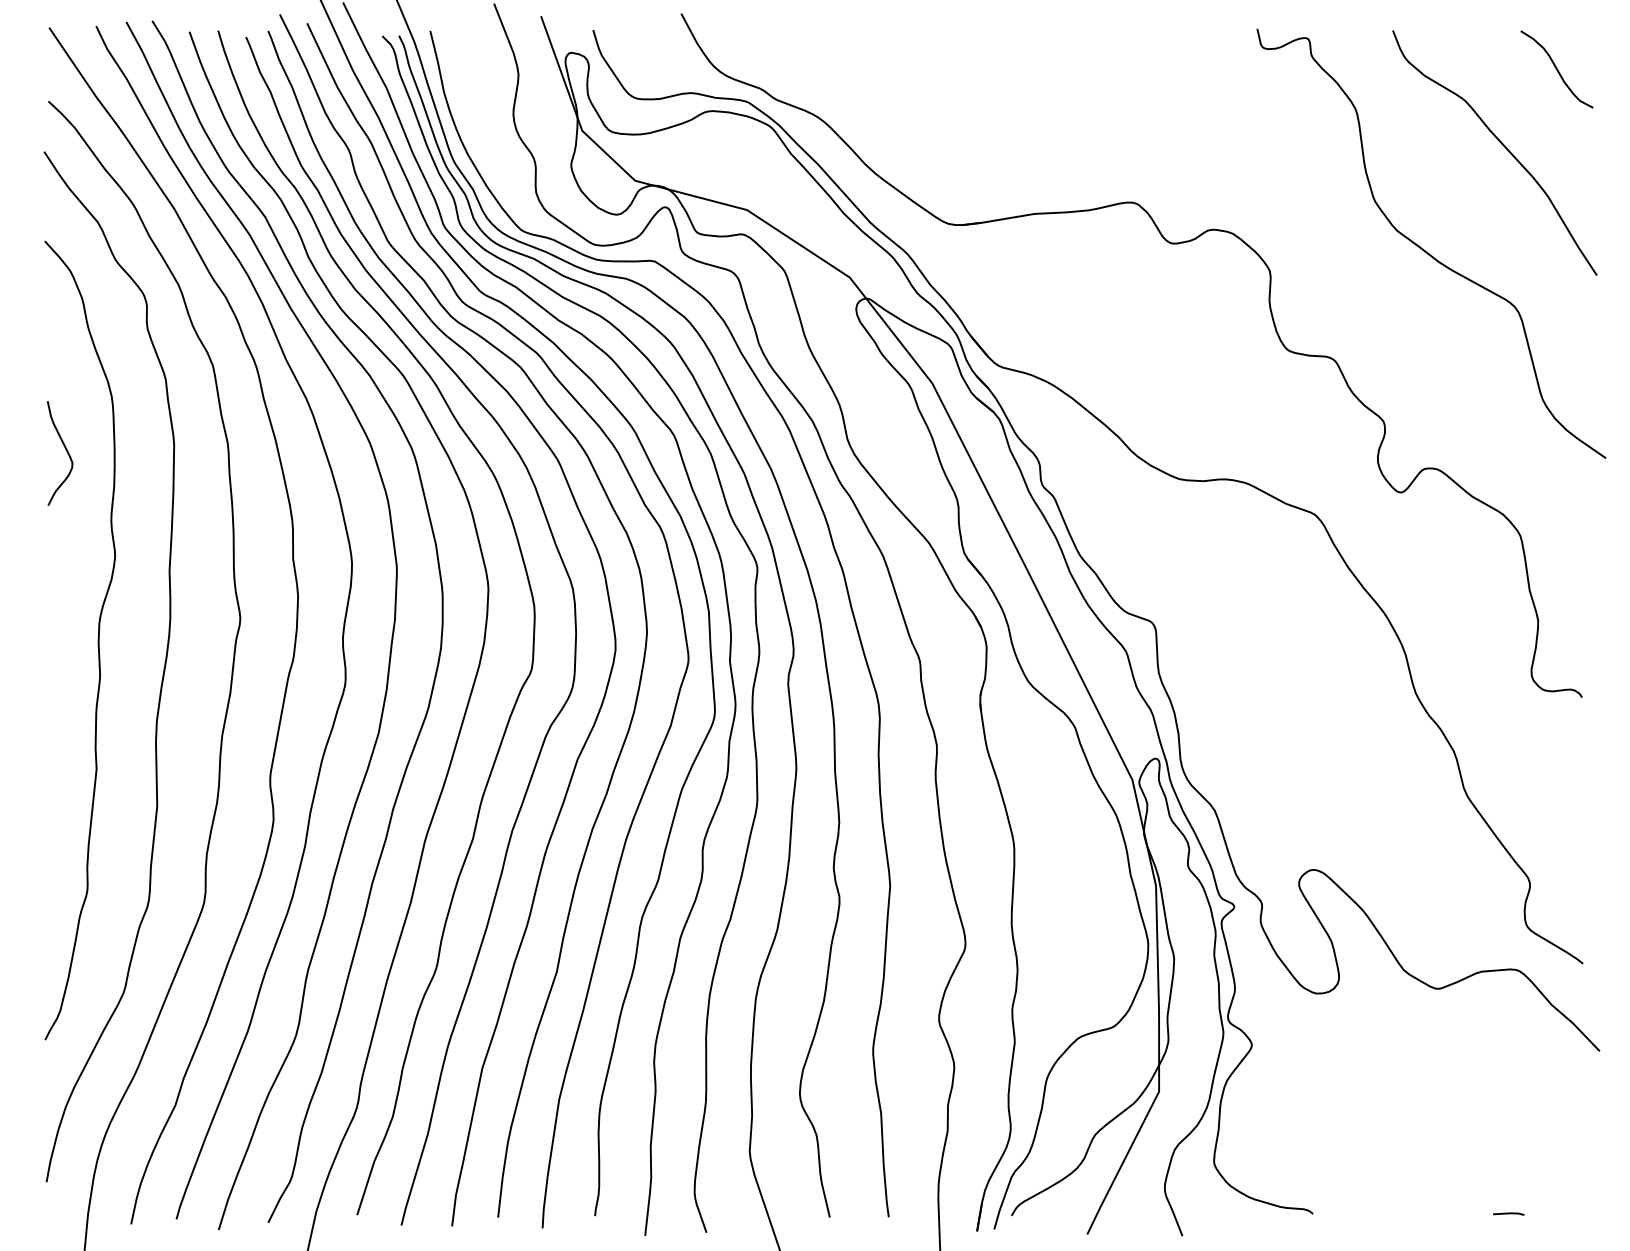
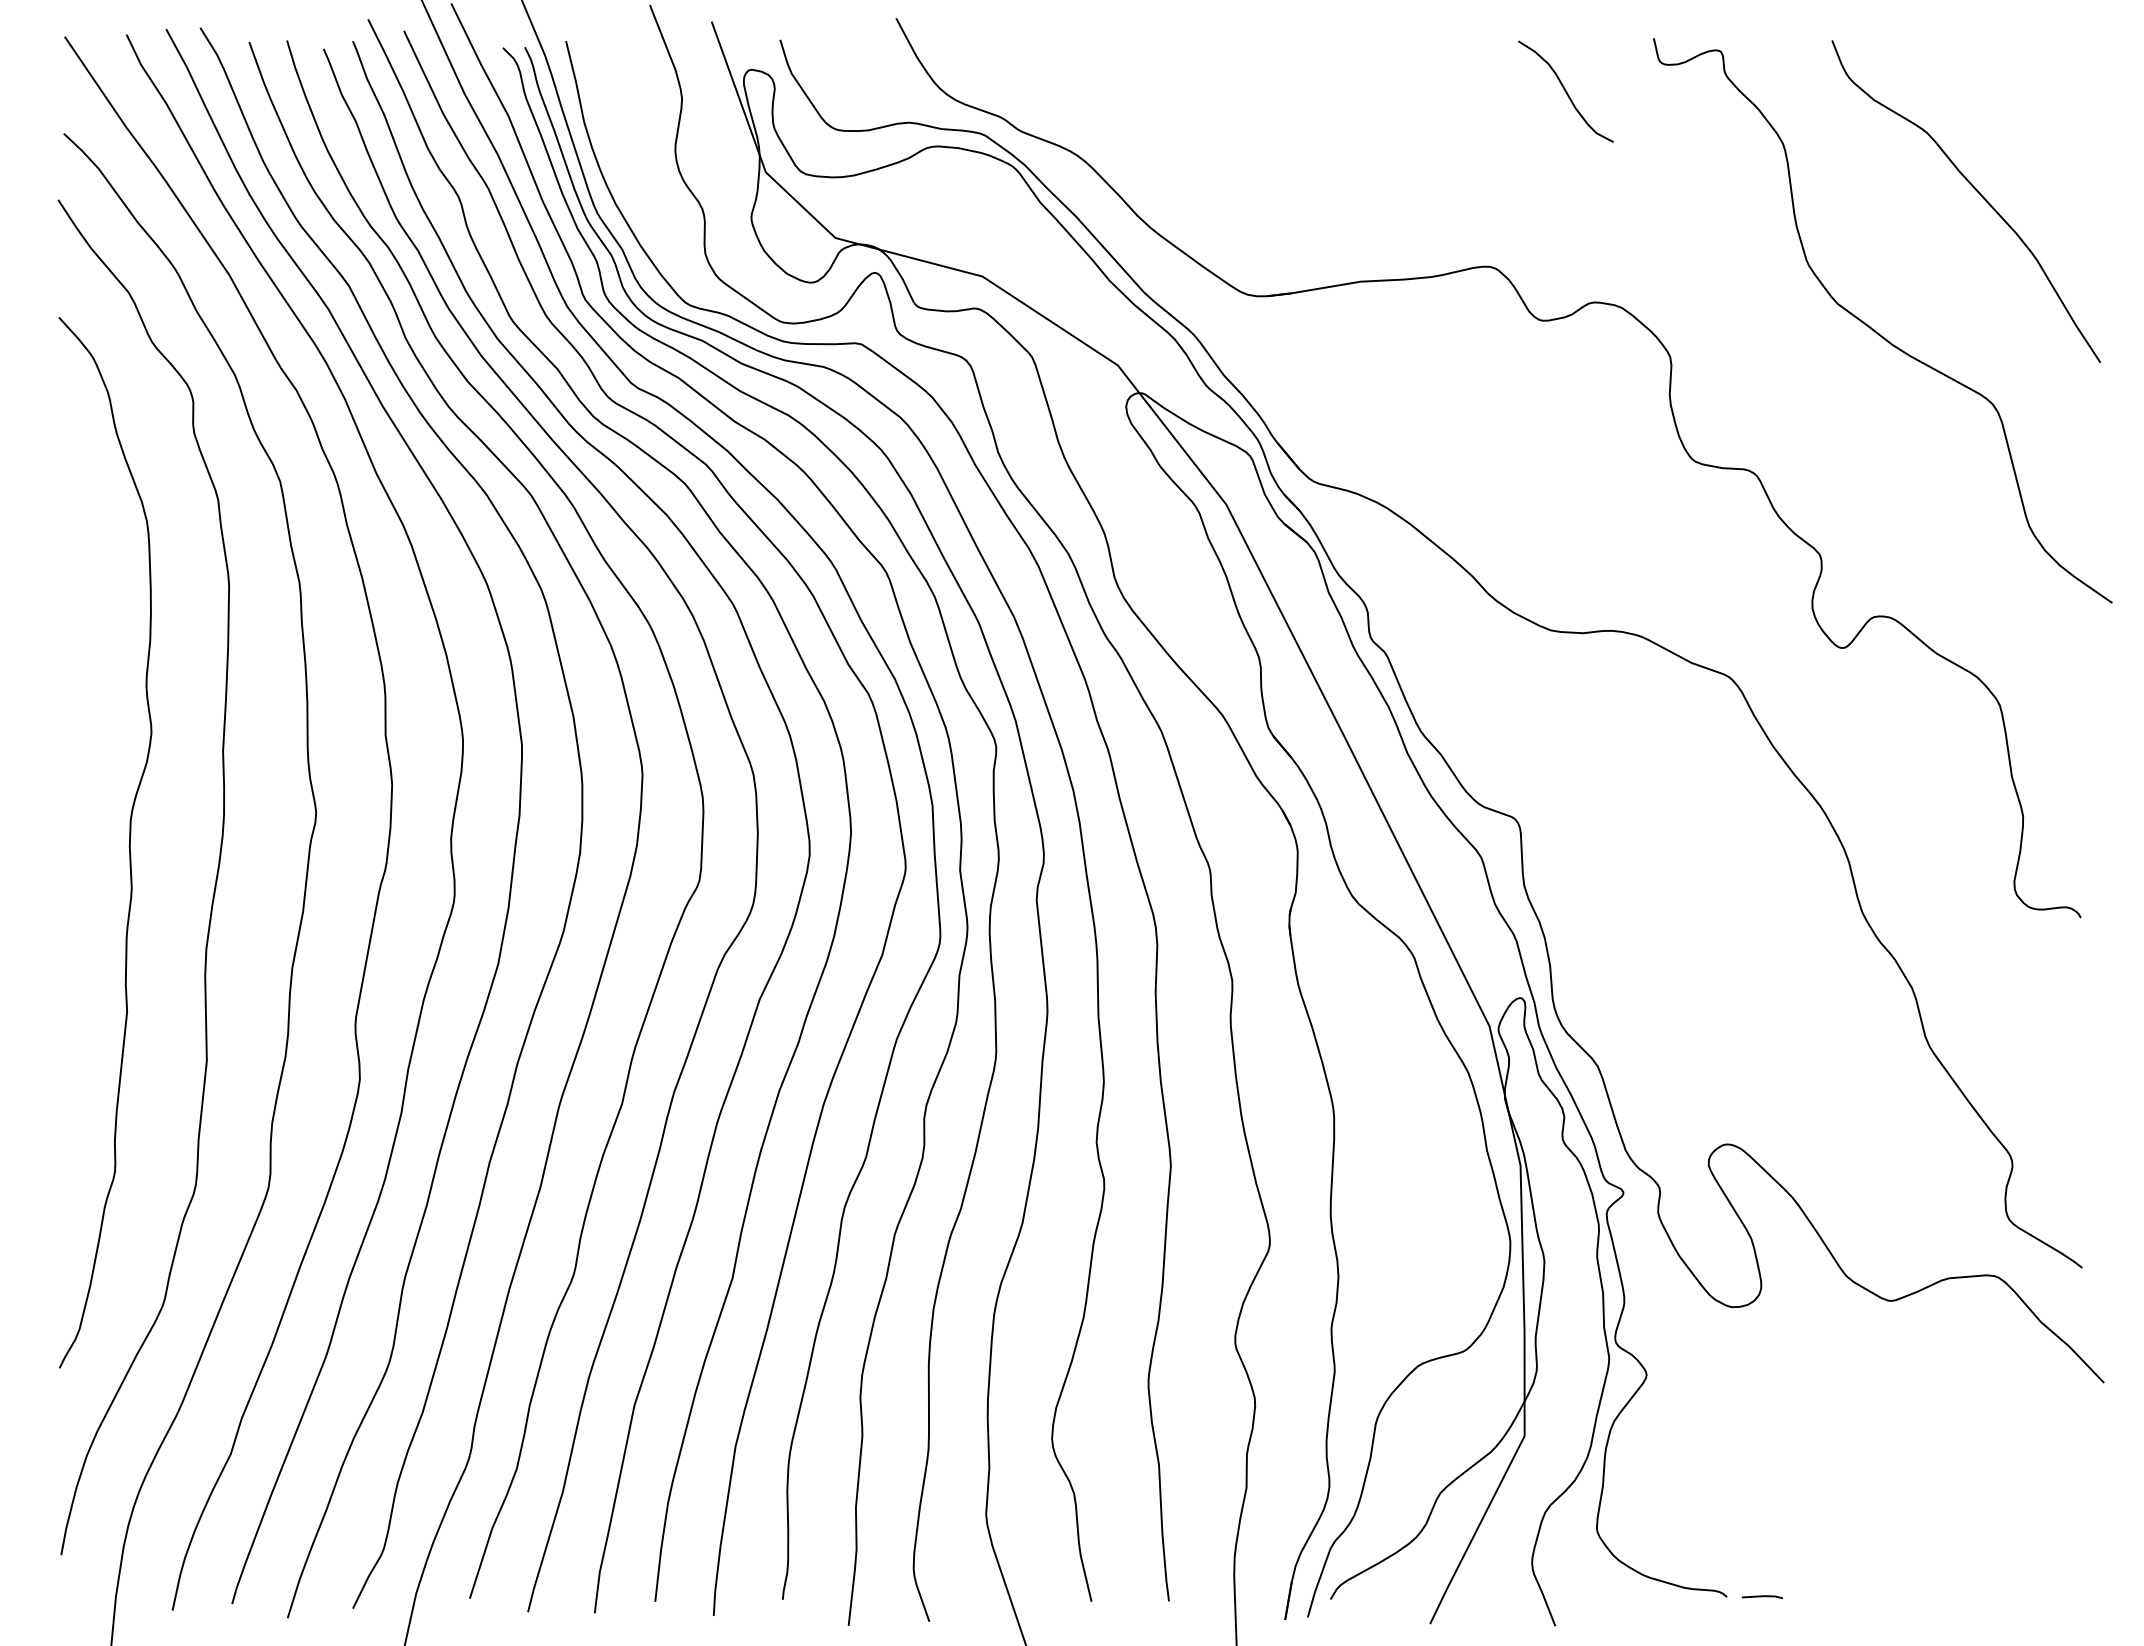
curve: (1556, 69) -> (1565, 91), moved
curve: (65, 450) -> (86, 592), removed
line: (1508, 1214) -> (1762, 1597), moved

